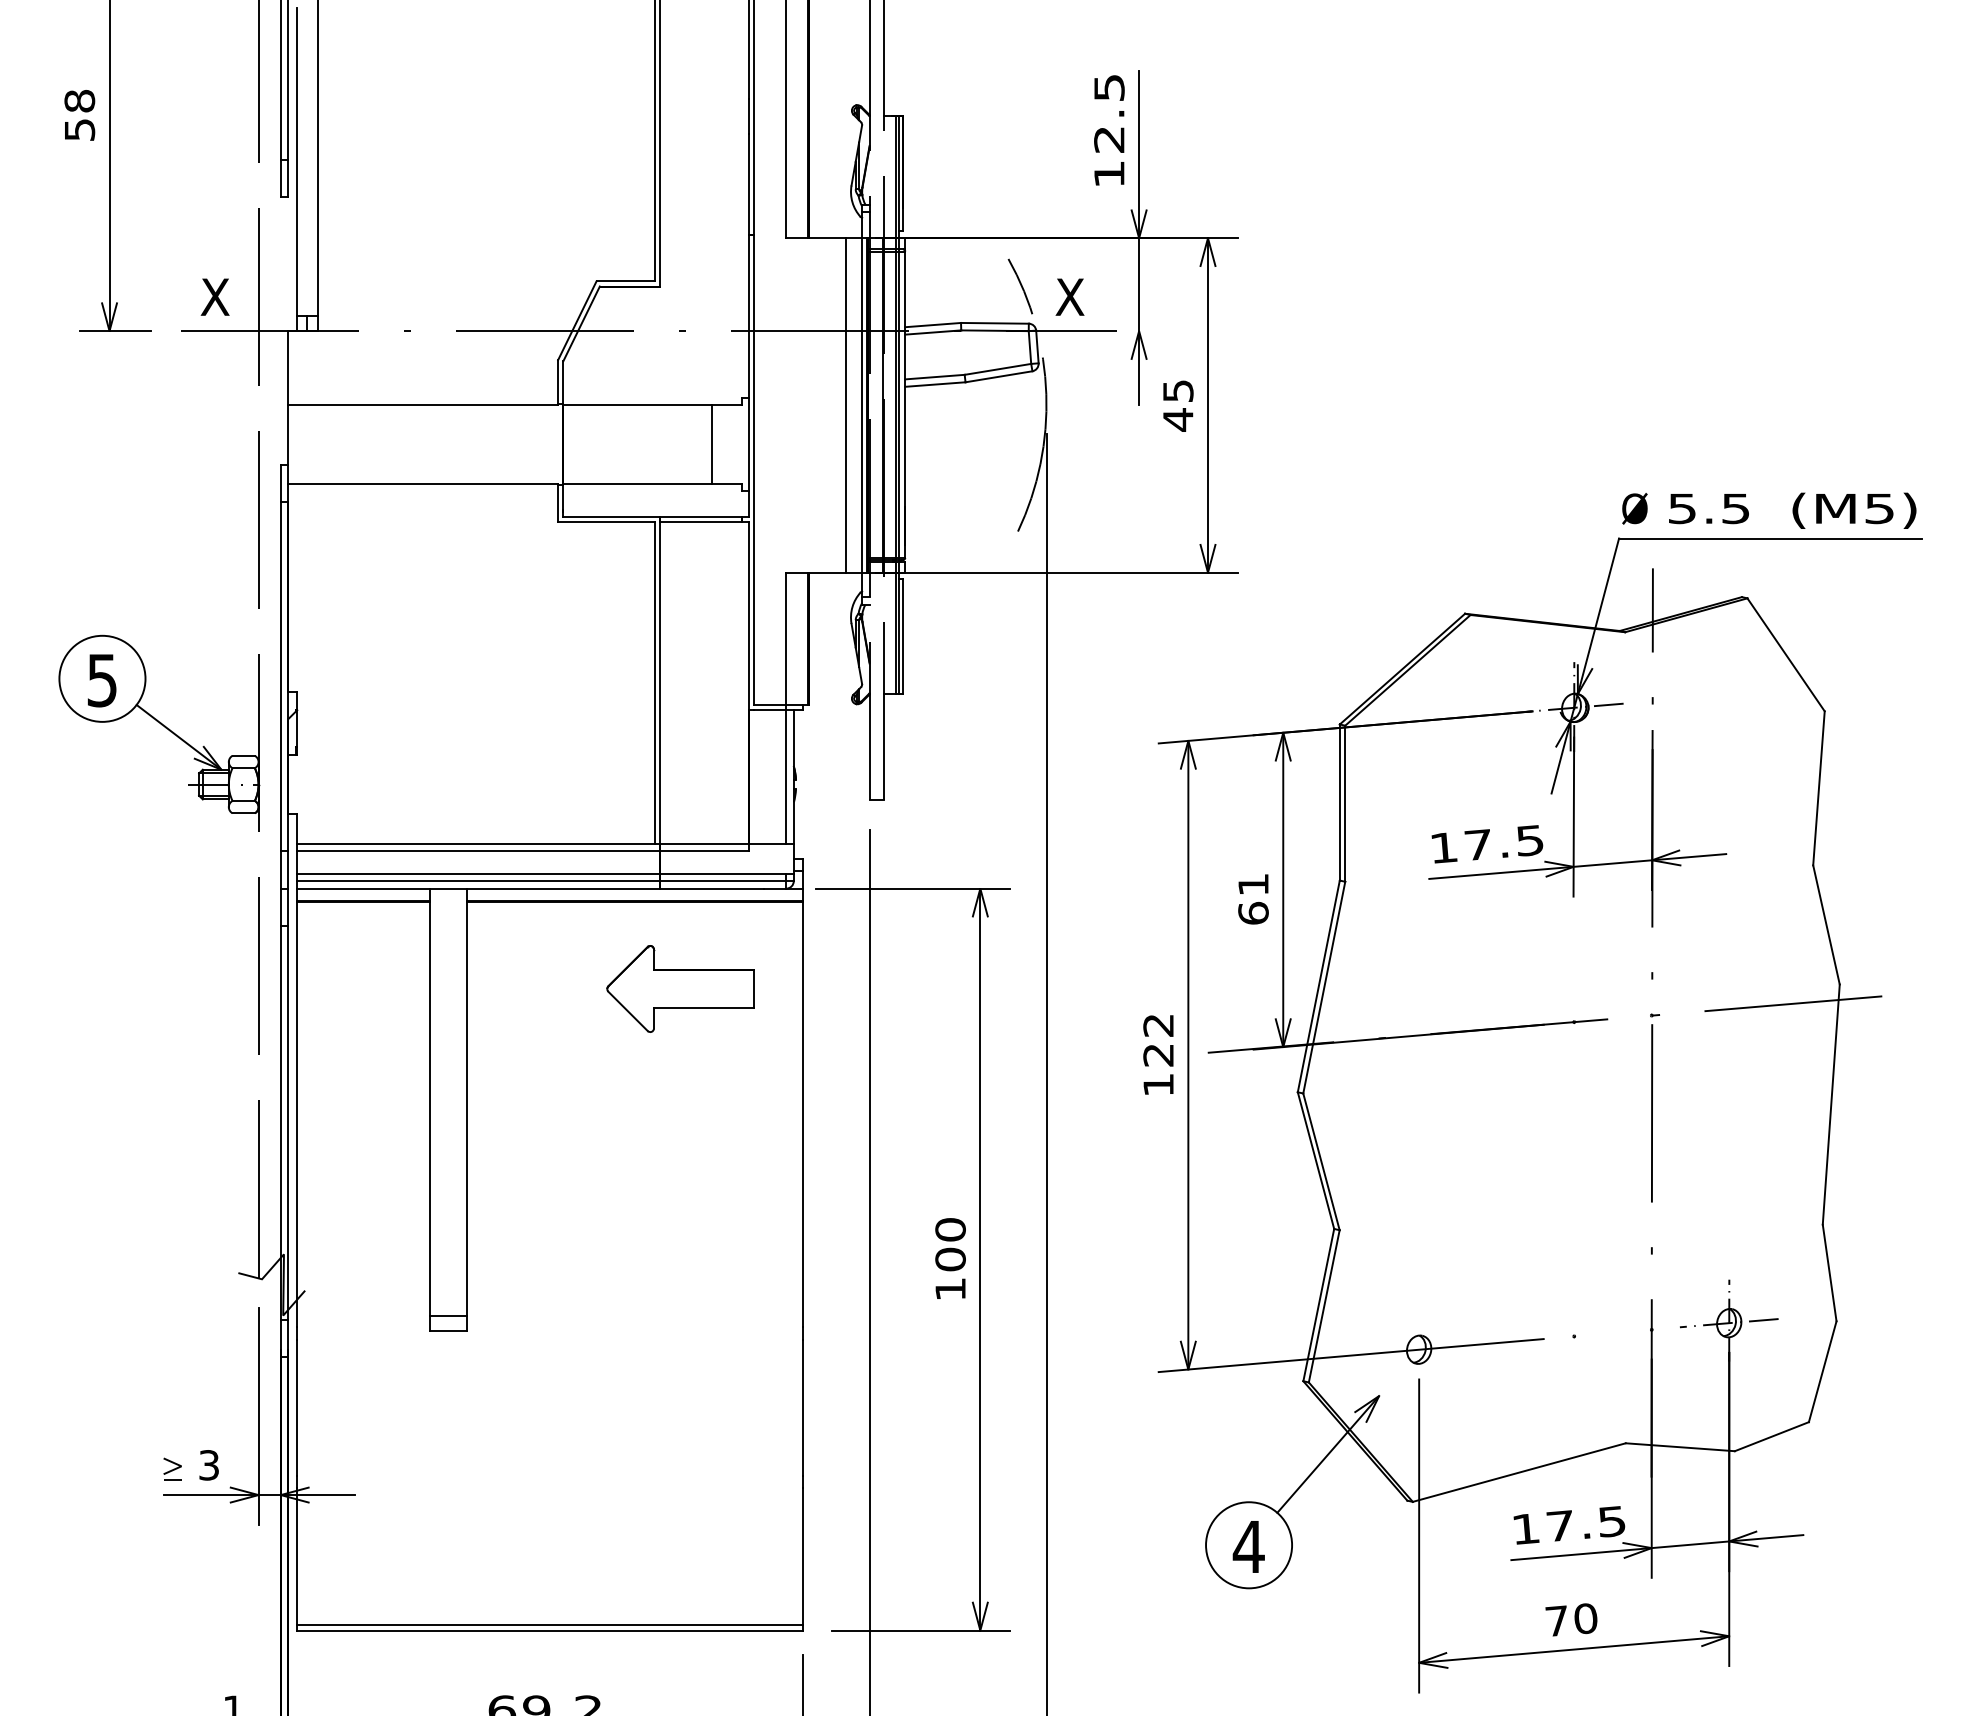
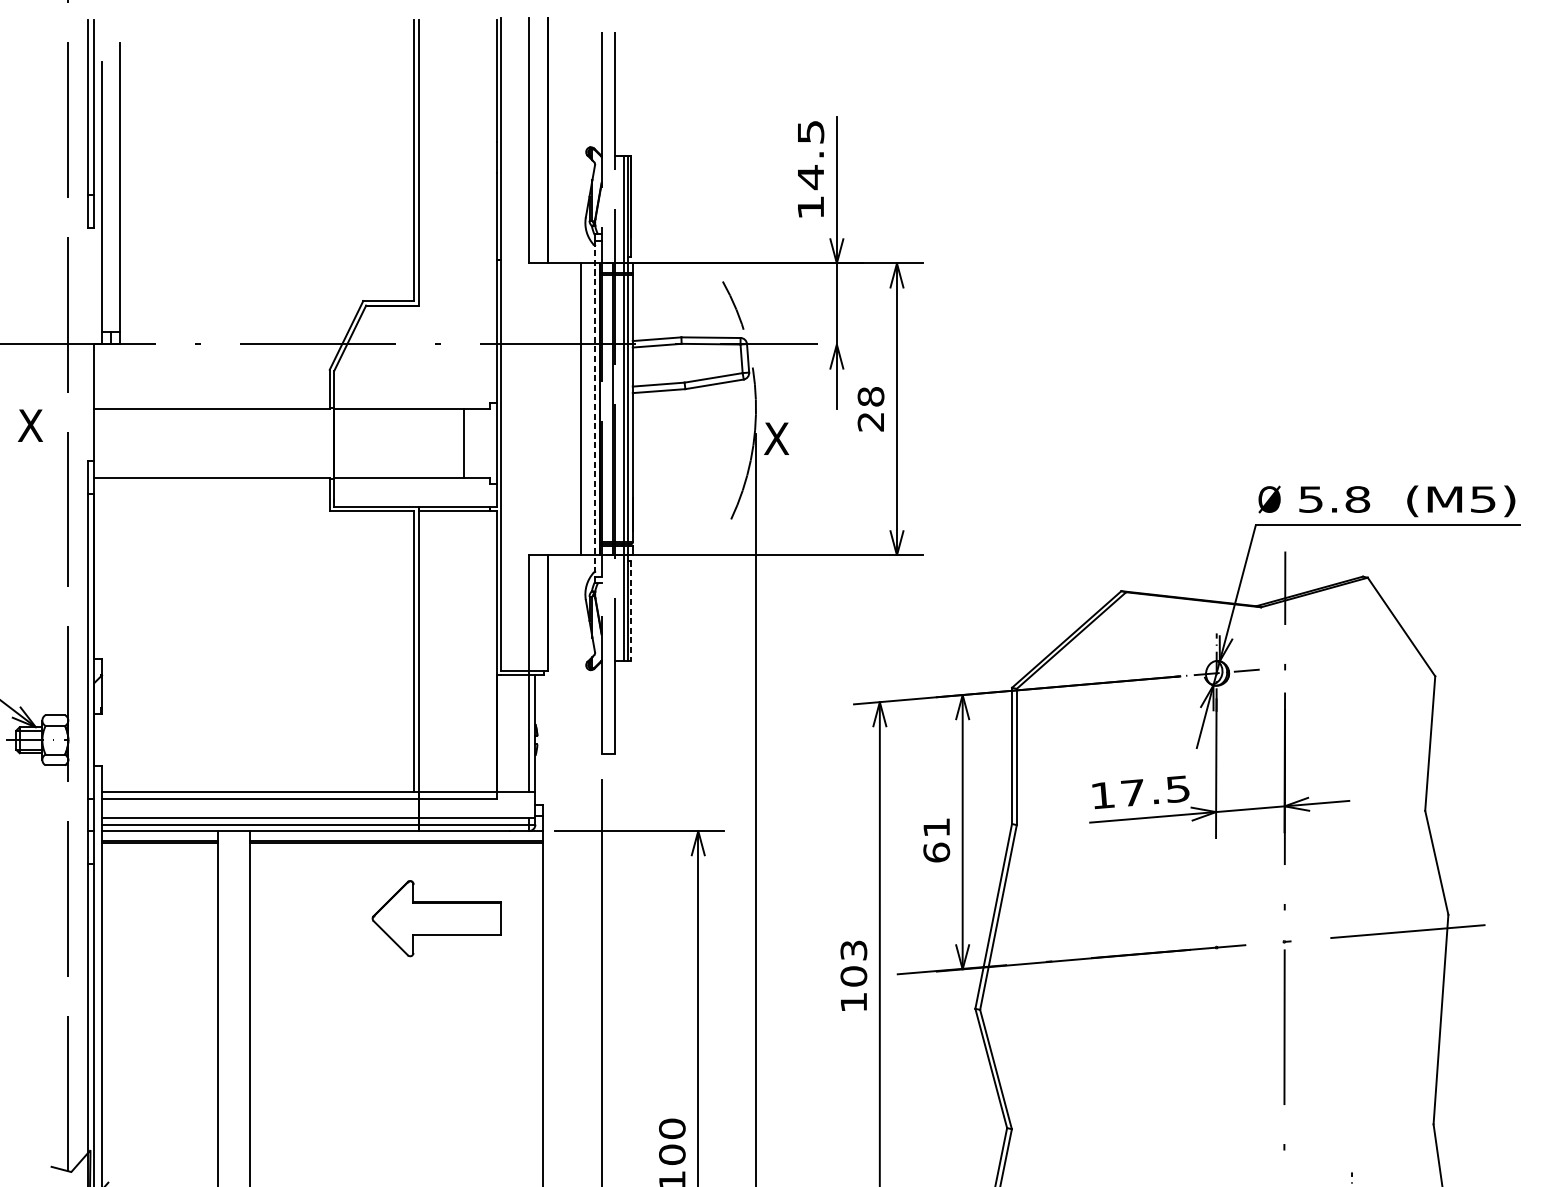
text: (1109, 139) -> (811, 177), 12.5 -> 14.5
text: (214, 296) -> (29, 425), moved
text: (1069, 296) -> (776, 438), moved
line: (862, 404) -> (595, 408), solid -> dashed
text: (1177, 405) -> (870, 409), 45 -> 28
text: (1736, 508) -> (1358, 499), 5.5 -> 5.8
line: (903, 636) -> (631, 611), solid -> dashed
text: (1158, 1040) -> (853, 963), 122 -> 103

